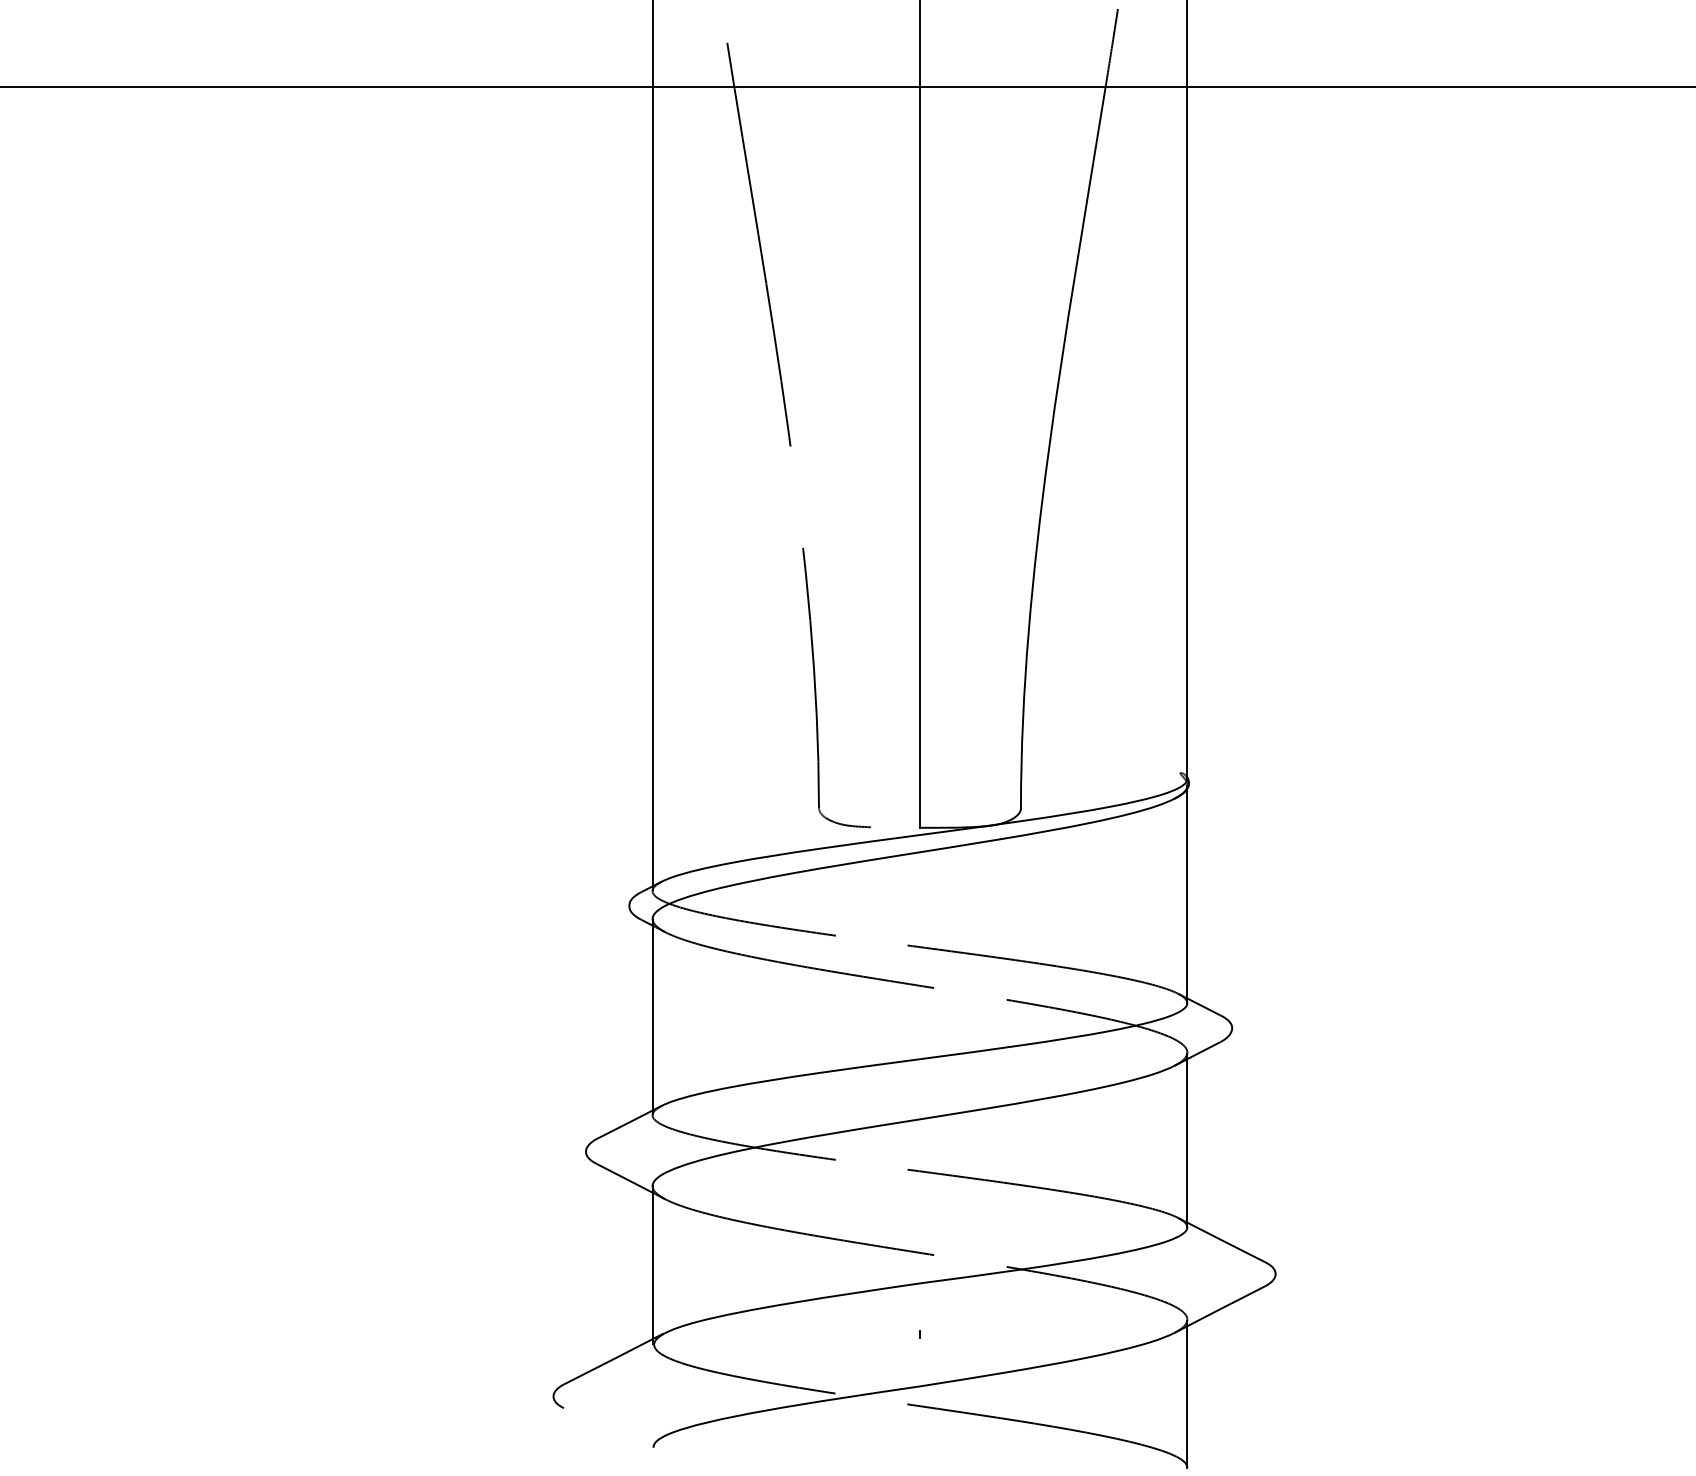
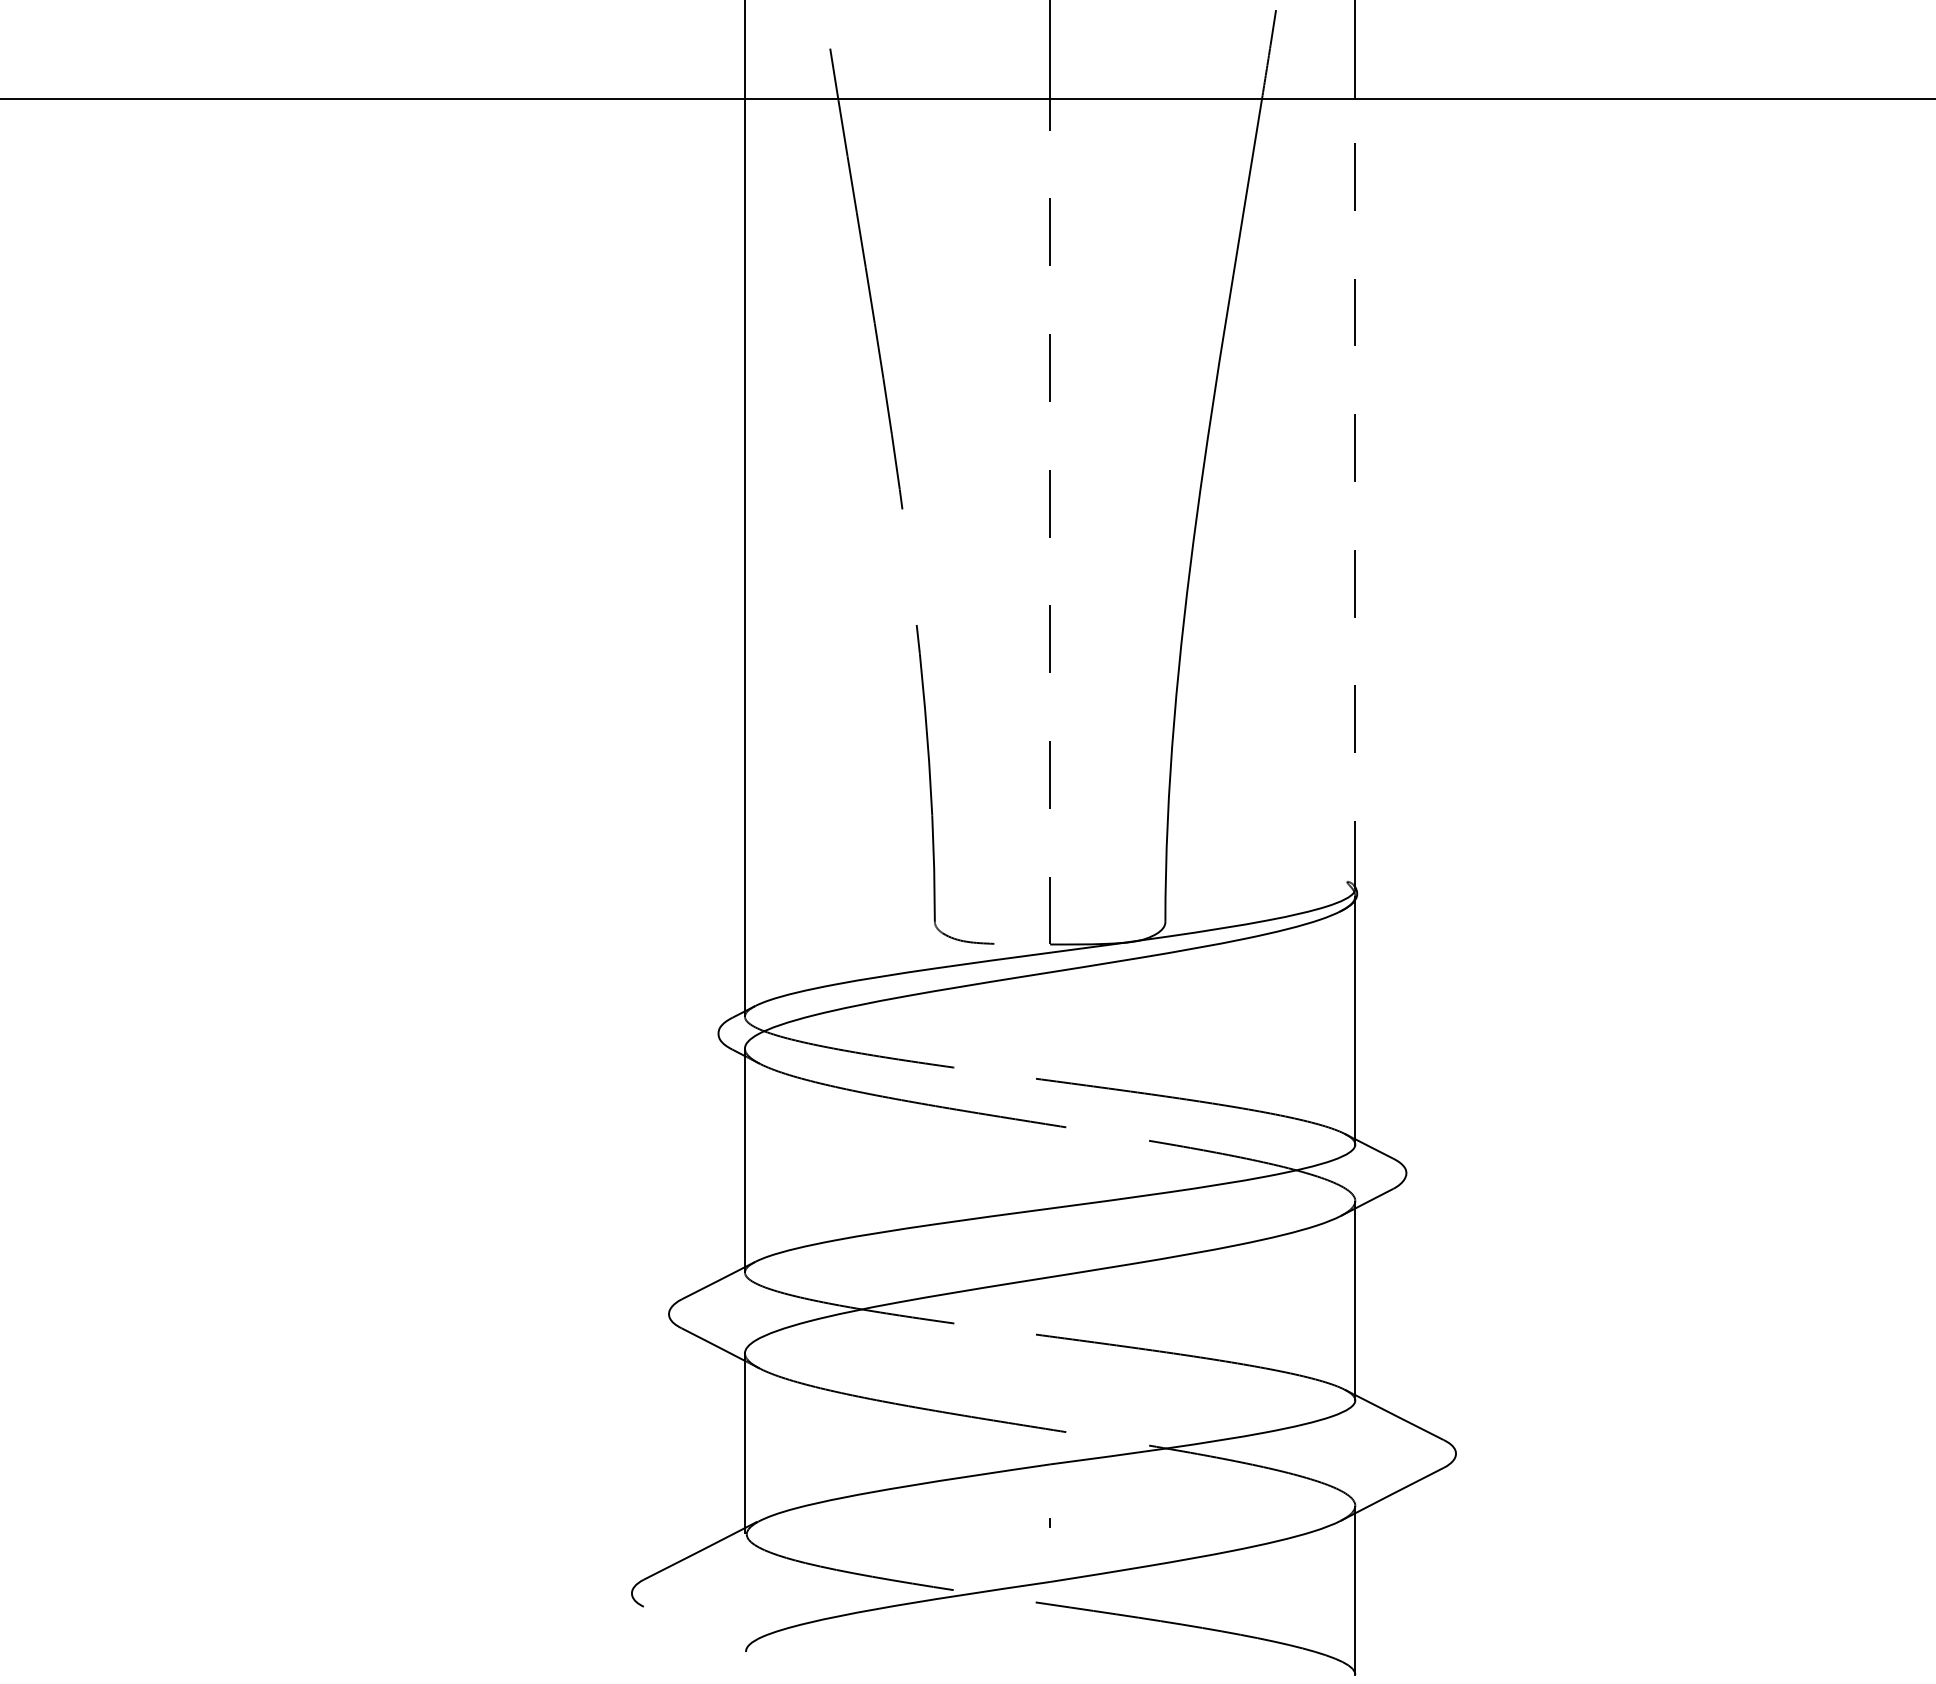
line: (1187, 432) -> (1355, 493), solid -> dashed
line: (919, 456) -> (1049, 520), solid -> dashed

